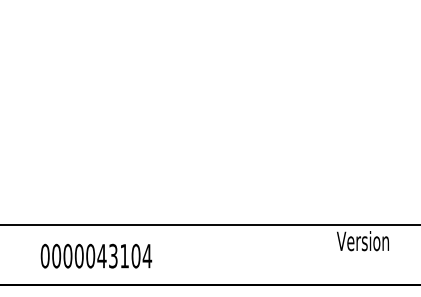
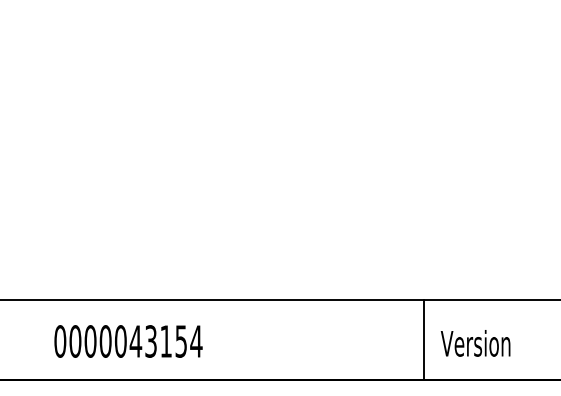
text: (362, 241) -> (475, 343), moved
line: (317, 254) -> (423, 339), added
text: (136, 256) -> (181, 341), 0000043104 -> 0000043154

